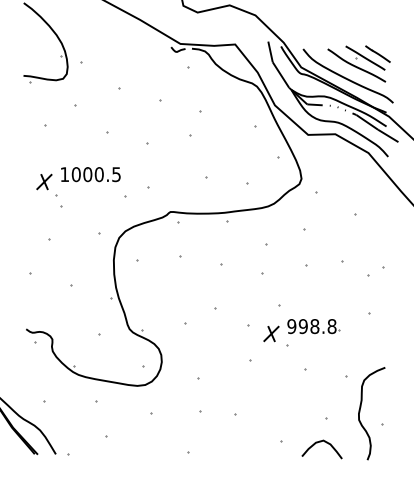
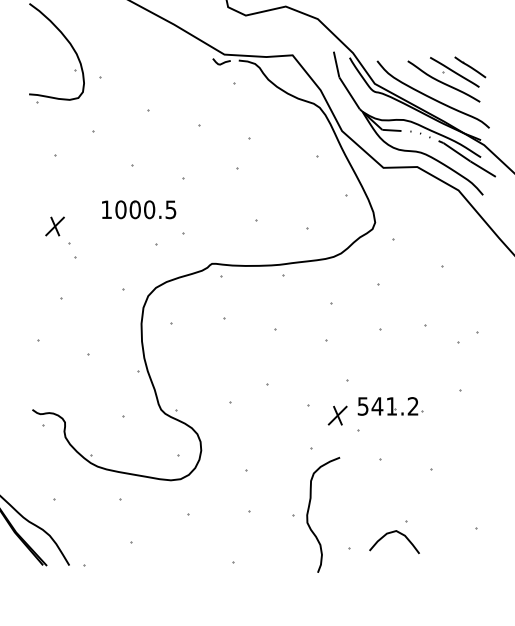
part: (90, 174) -> (138, 209), moved
text: (311, 326) -> (387, 406), 998.8 -> 541.2
curve: (360, 412) -> (309, 513), moved
curve: (321, 442) -> (393, 533), moved

